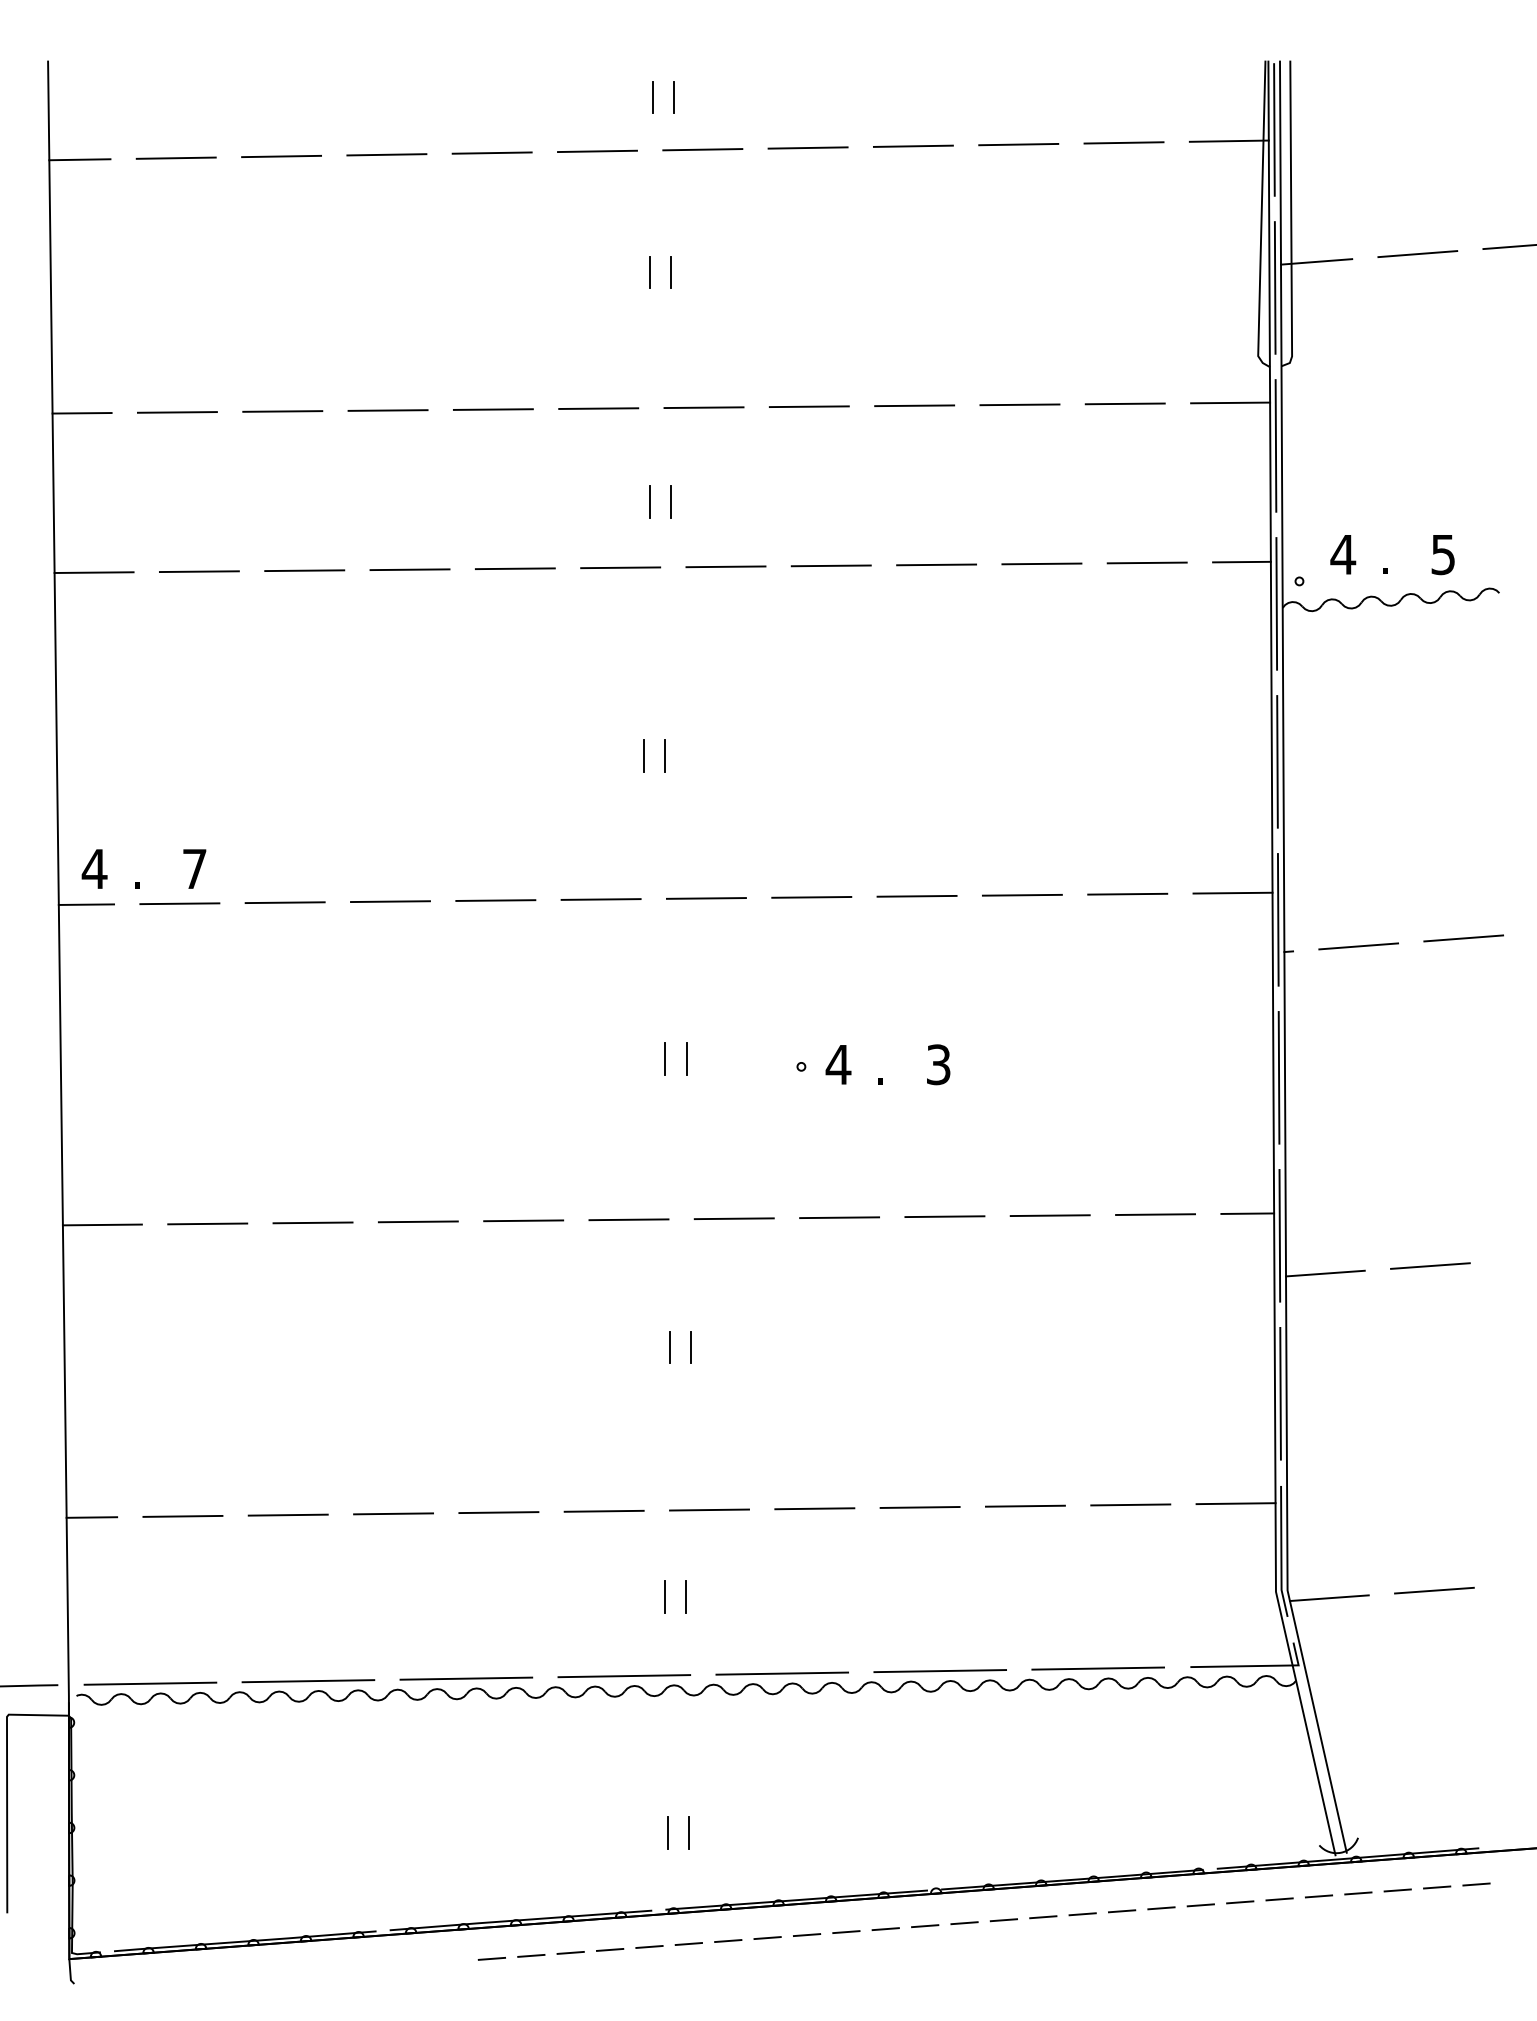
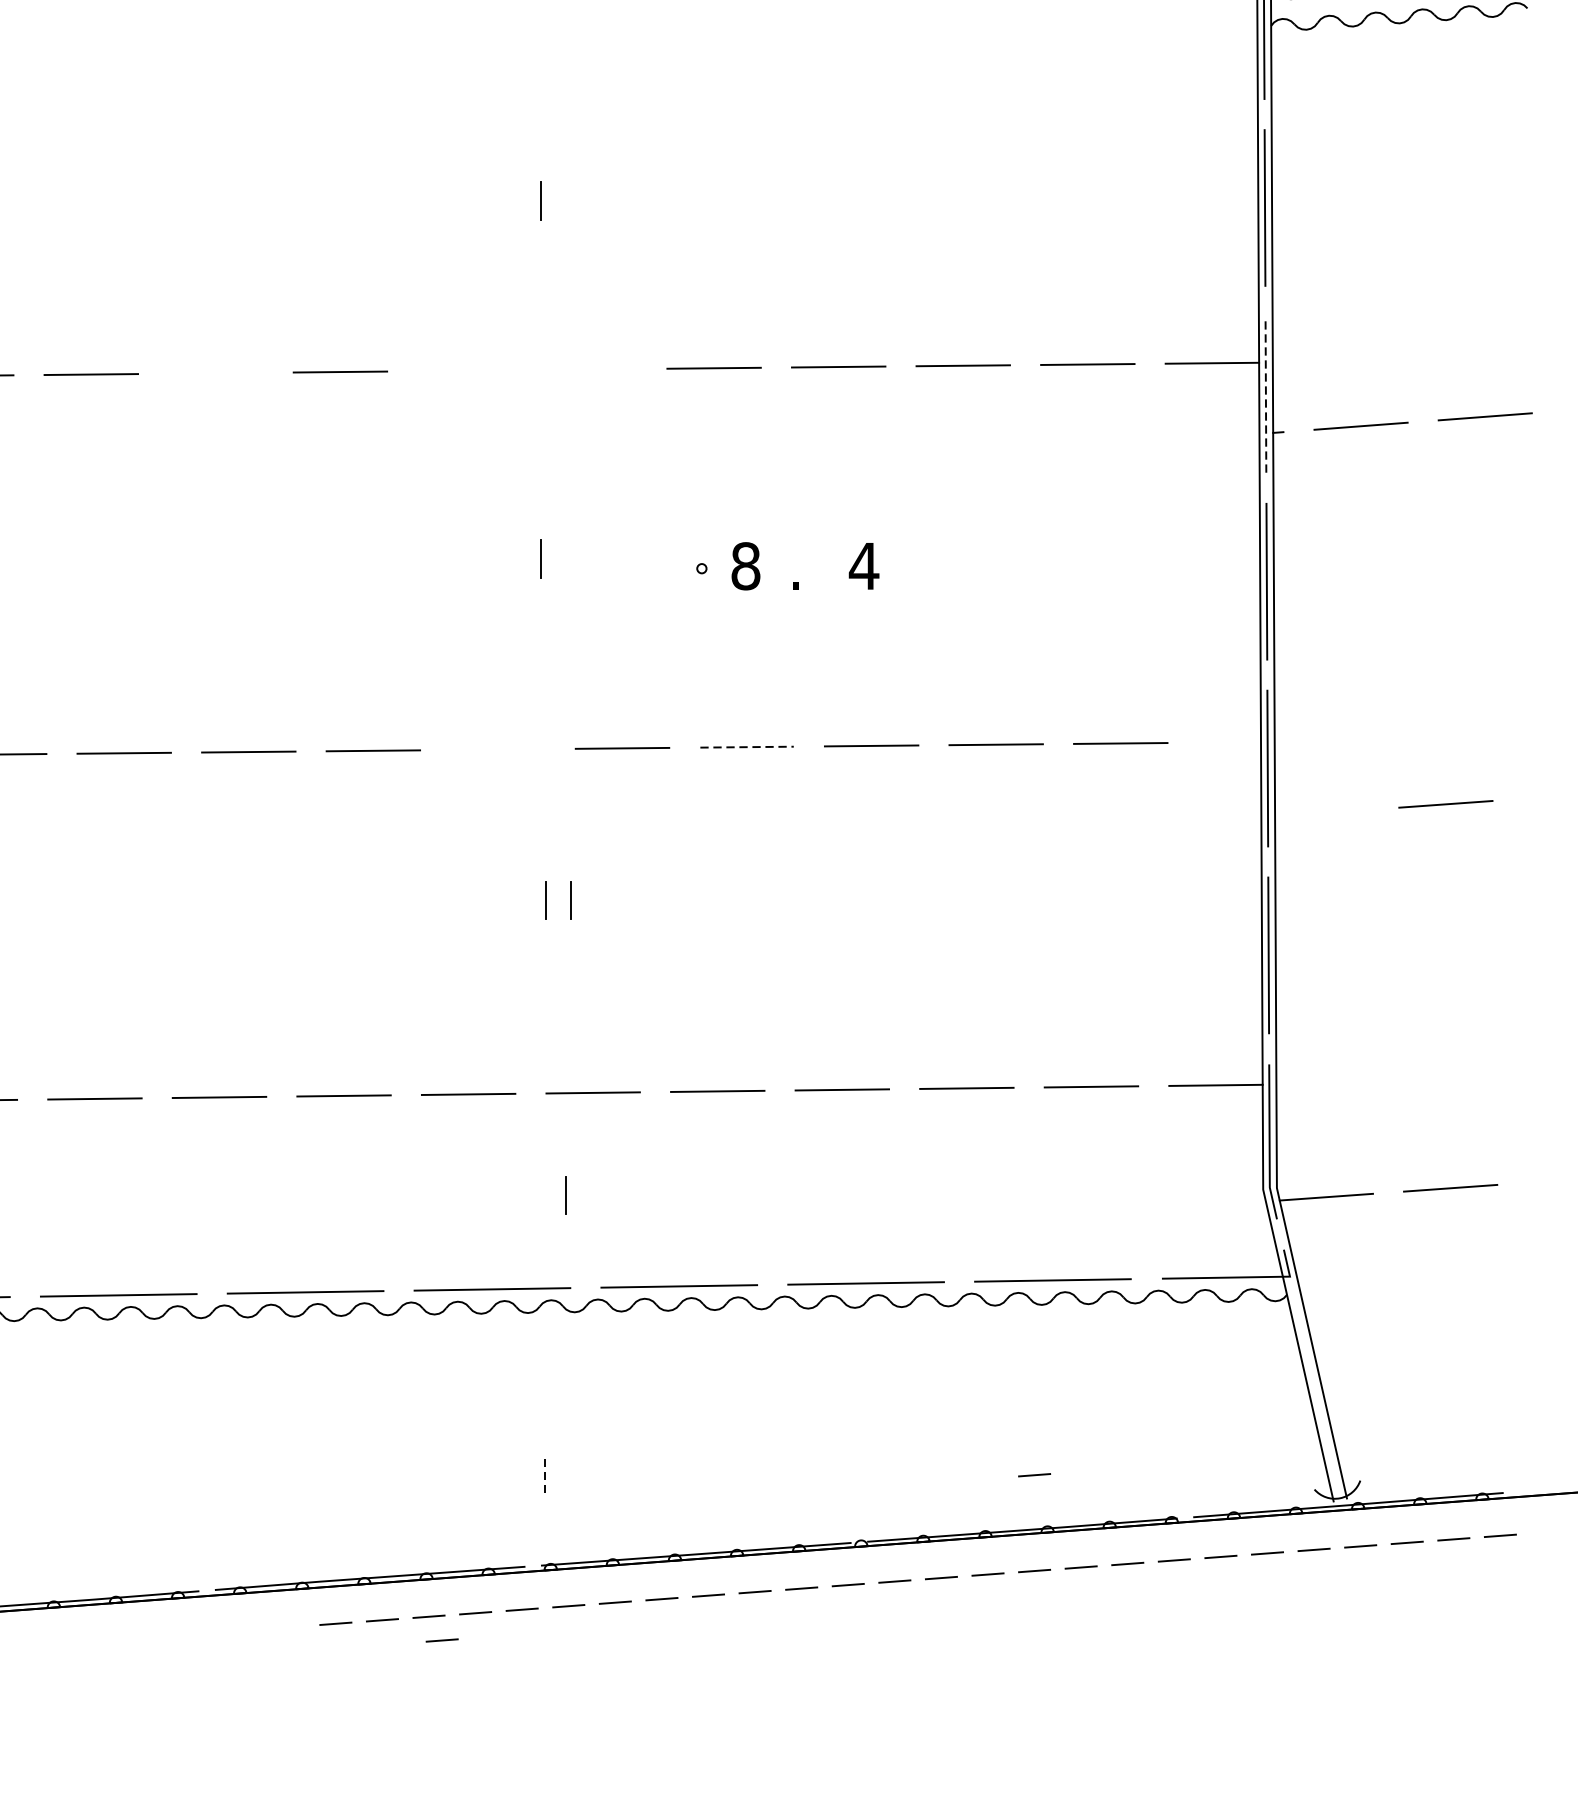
line: (643, 755) -> (515, 200), removed
line: (705, 898) -> (588, 369), removed
line: (600, 899) -> (464, 370), removed
line: (390, 901) -> (215, 373), removed
line: (1278, 919) -> (1266, 394), solid -> dashed
line: (686, 1058) -> (565, 558), removed
text: (838, 1064) -> (745, 565), 4 -> 8
text: (938, 1064) -> (864, 565), 3 -> 4
line: (1247, 1213) -> (1229, 742), removed
line: (840, 1217) -> (748, 746), solid -> dashed
line: (628, 1219) -> (497, 749), removed
line: (1324, 1273) -> (1320, 813), removed
line: (664, 1596) -> (539, 1195), removed
line: (668, 1832) -> (544, 1474), solid -> dashed
line: (689, 1832) -> (569, 1474), removed
line: (1082, 1833) -> (1034, 1475), added
line: (581, 1972) -> (441, 1639), added

